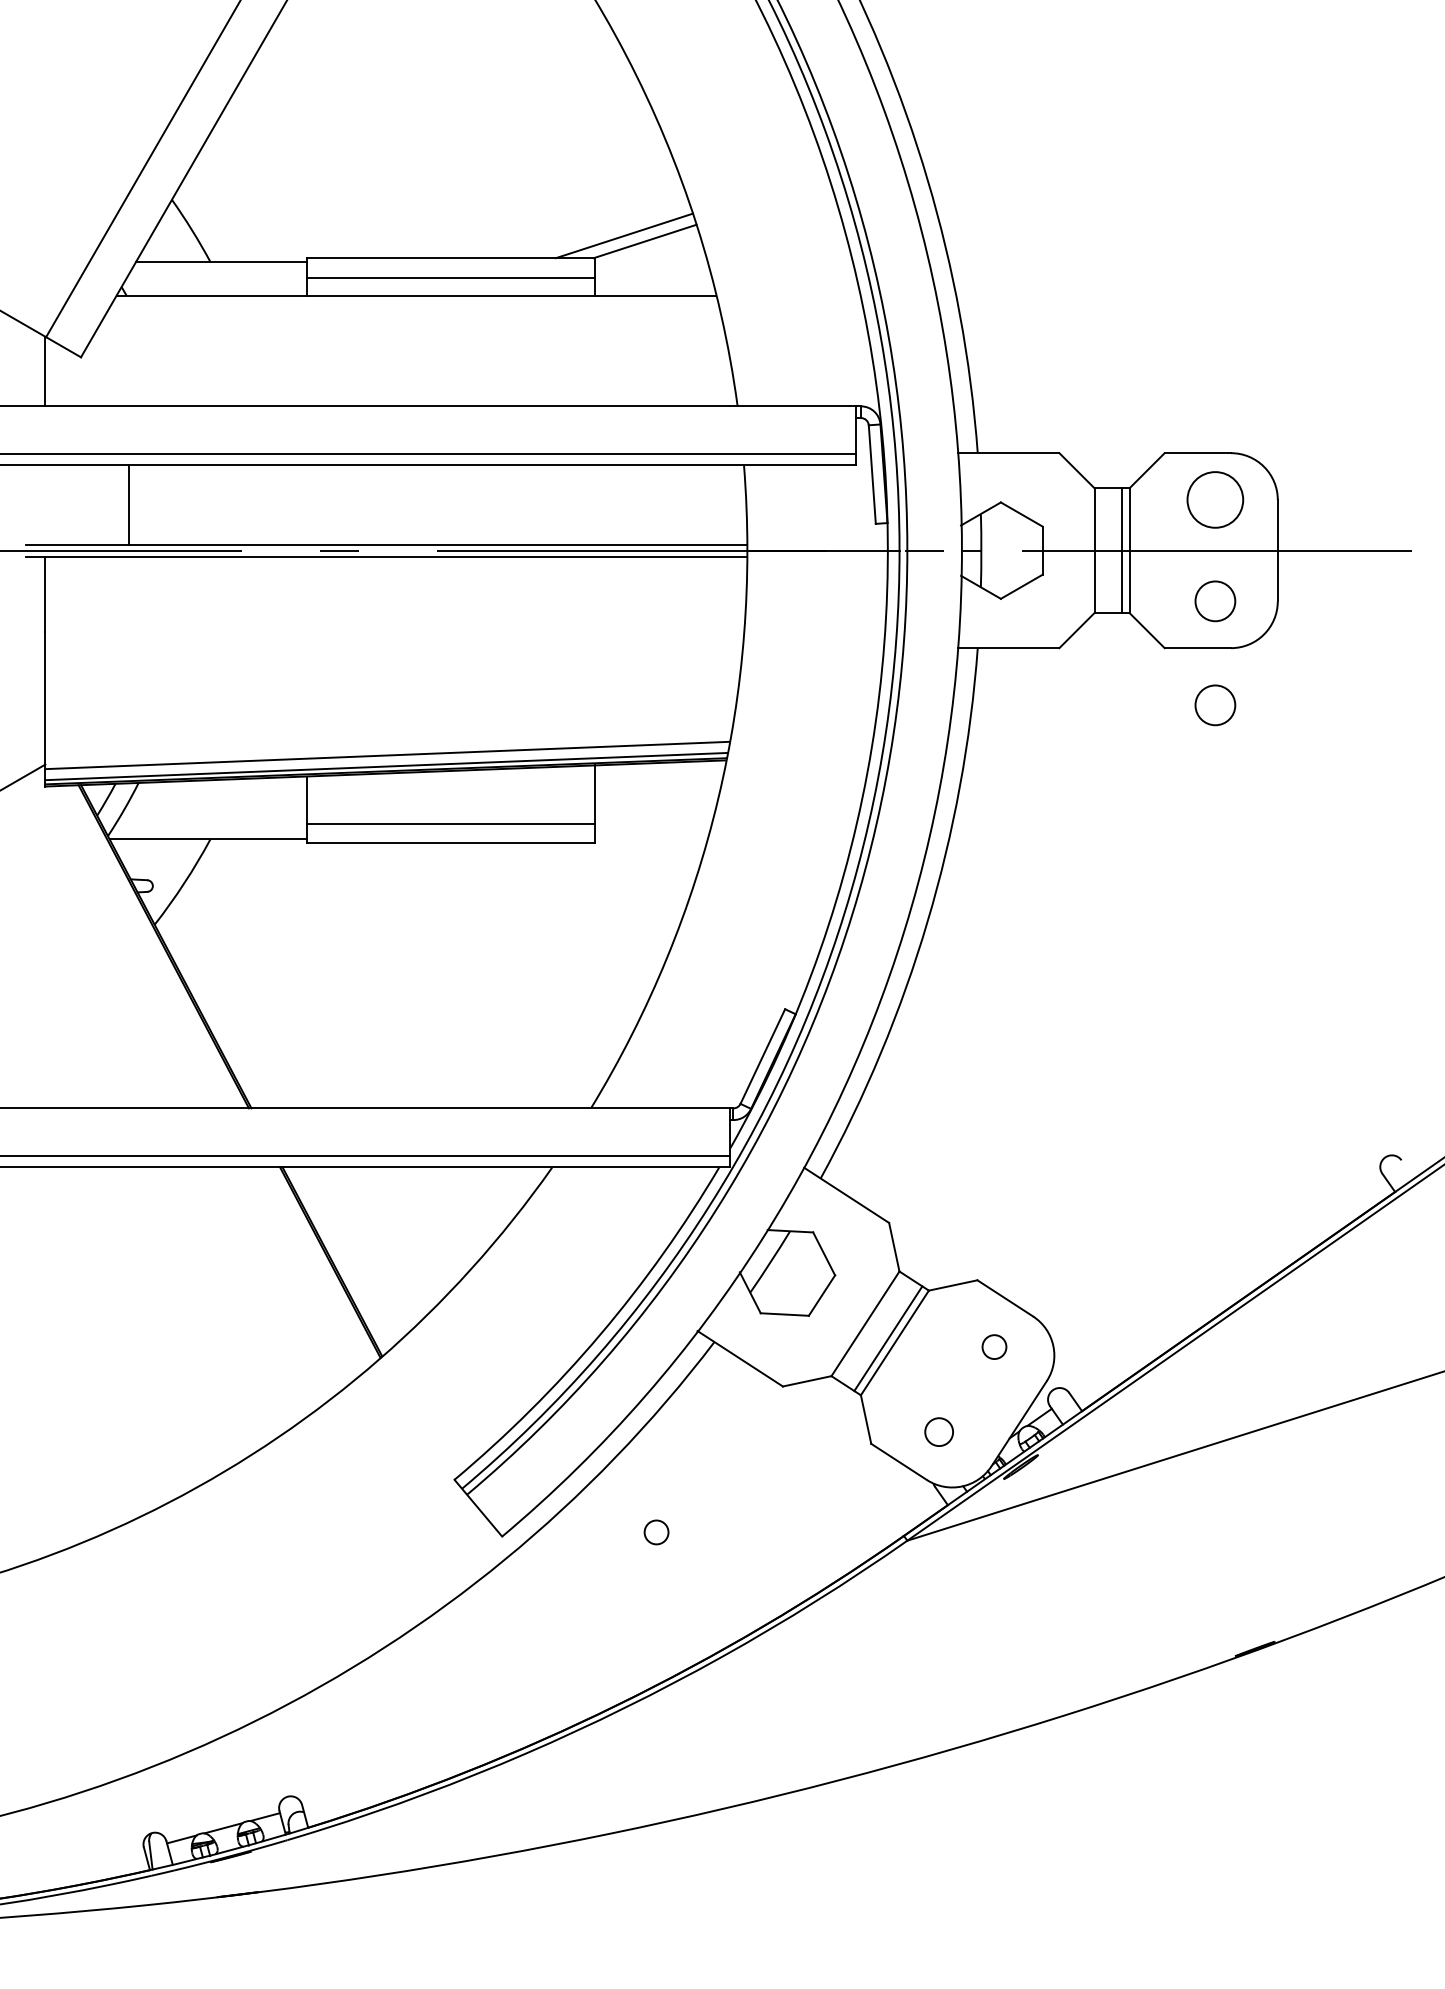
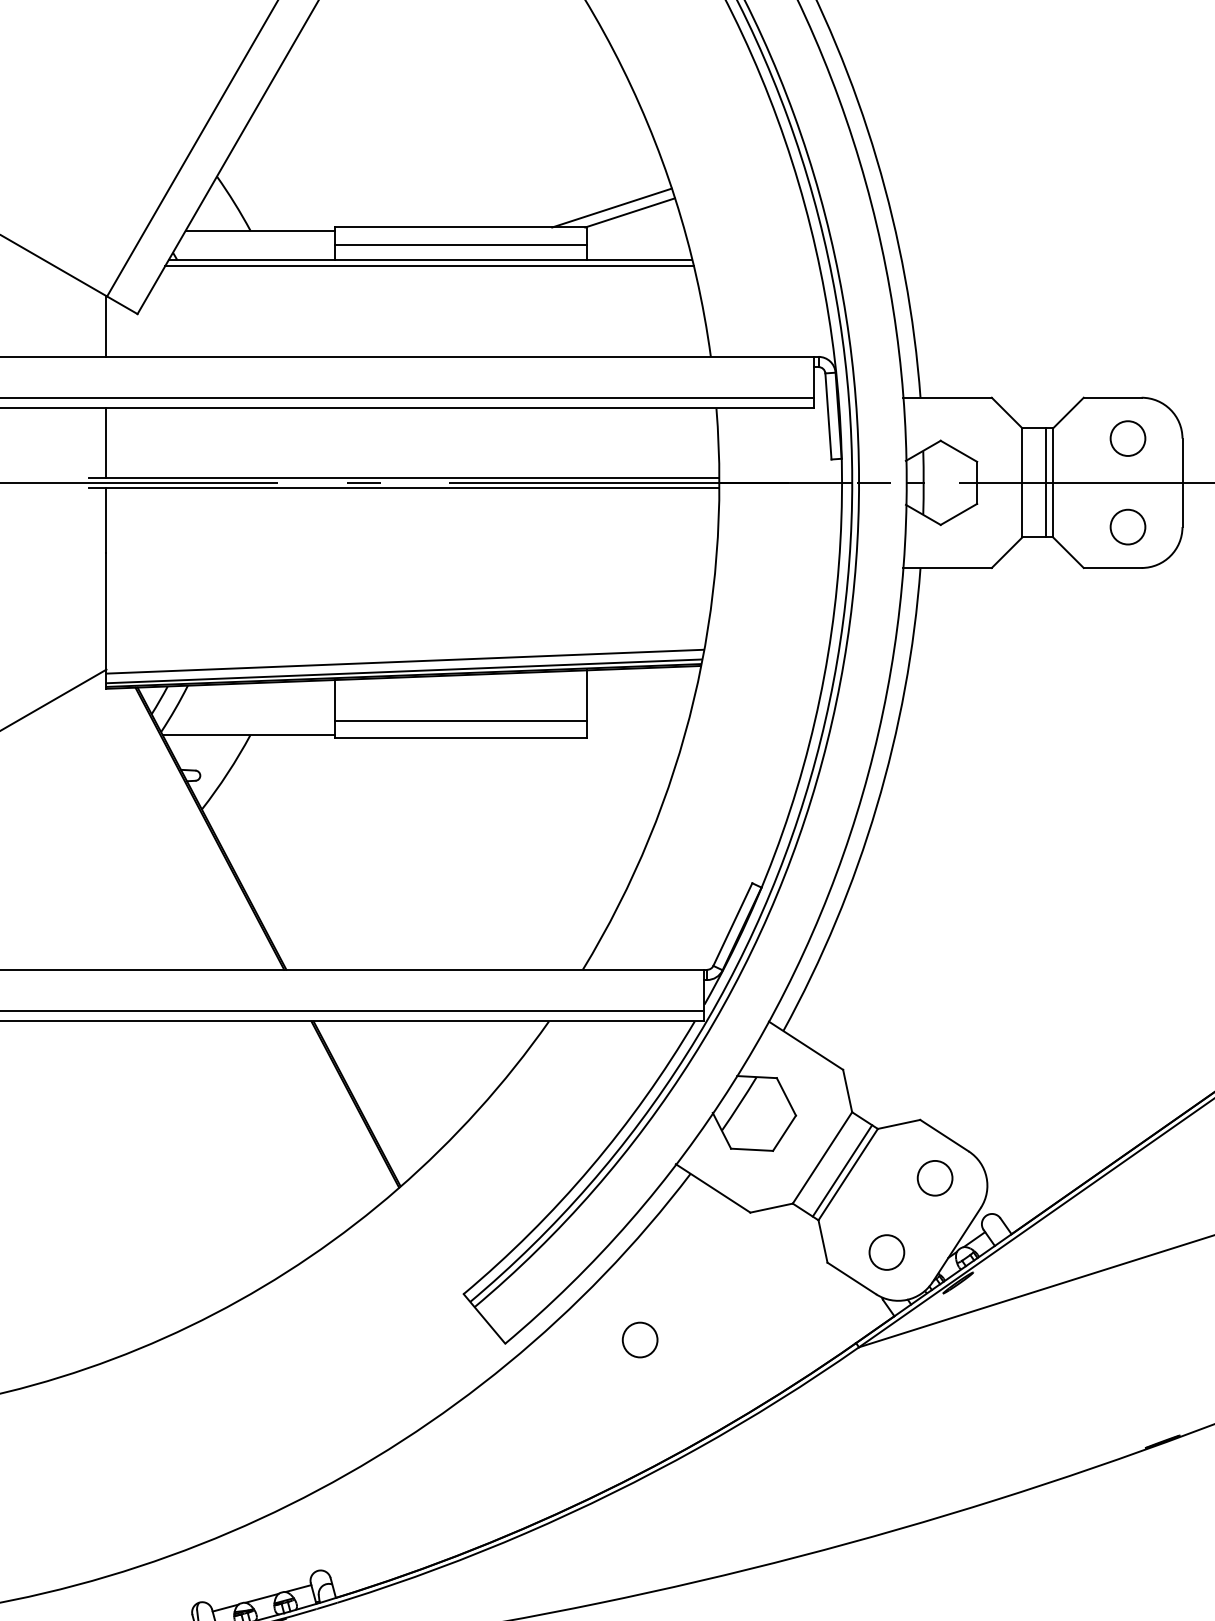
line: (415, 302) -> (429, 266), added
circle: (1215, 499) -> (1128, 438), size x0.71
line: (129, 504) -> (106, 442), moved
circle: (1215, 705) -> (1128, 618), removed
circle: (994, 1346) -> (935, 1177), size x1.67
circle: (938, 1431) -> (886, 1251), size x1.43
circle: (656, 1532) -> (640, 1340), size x1.67

